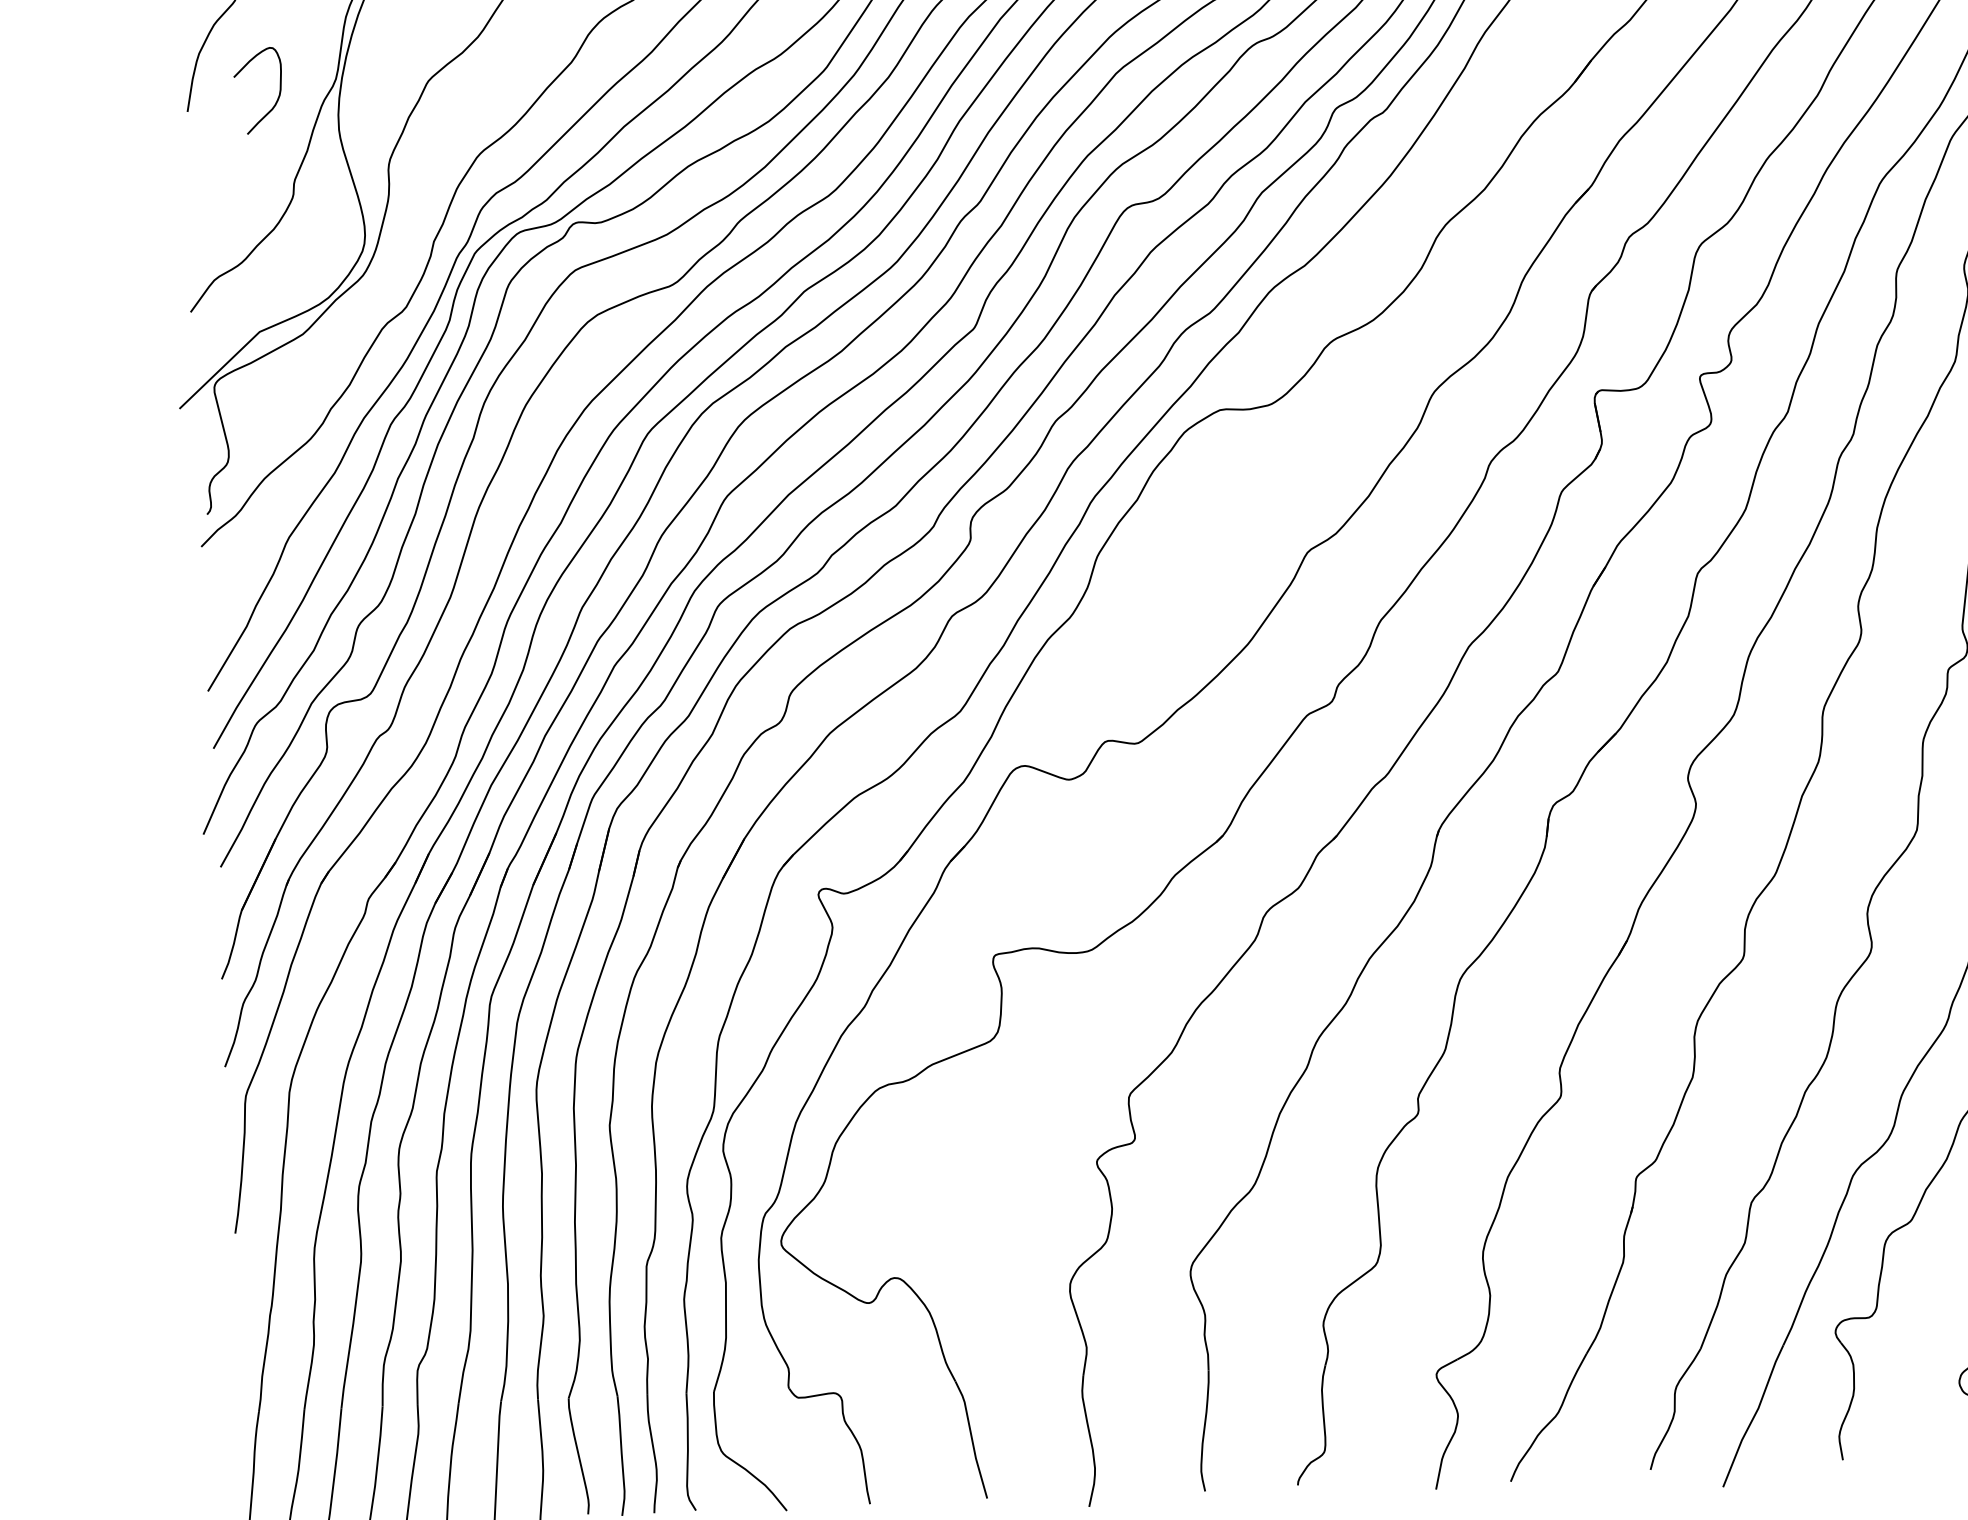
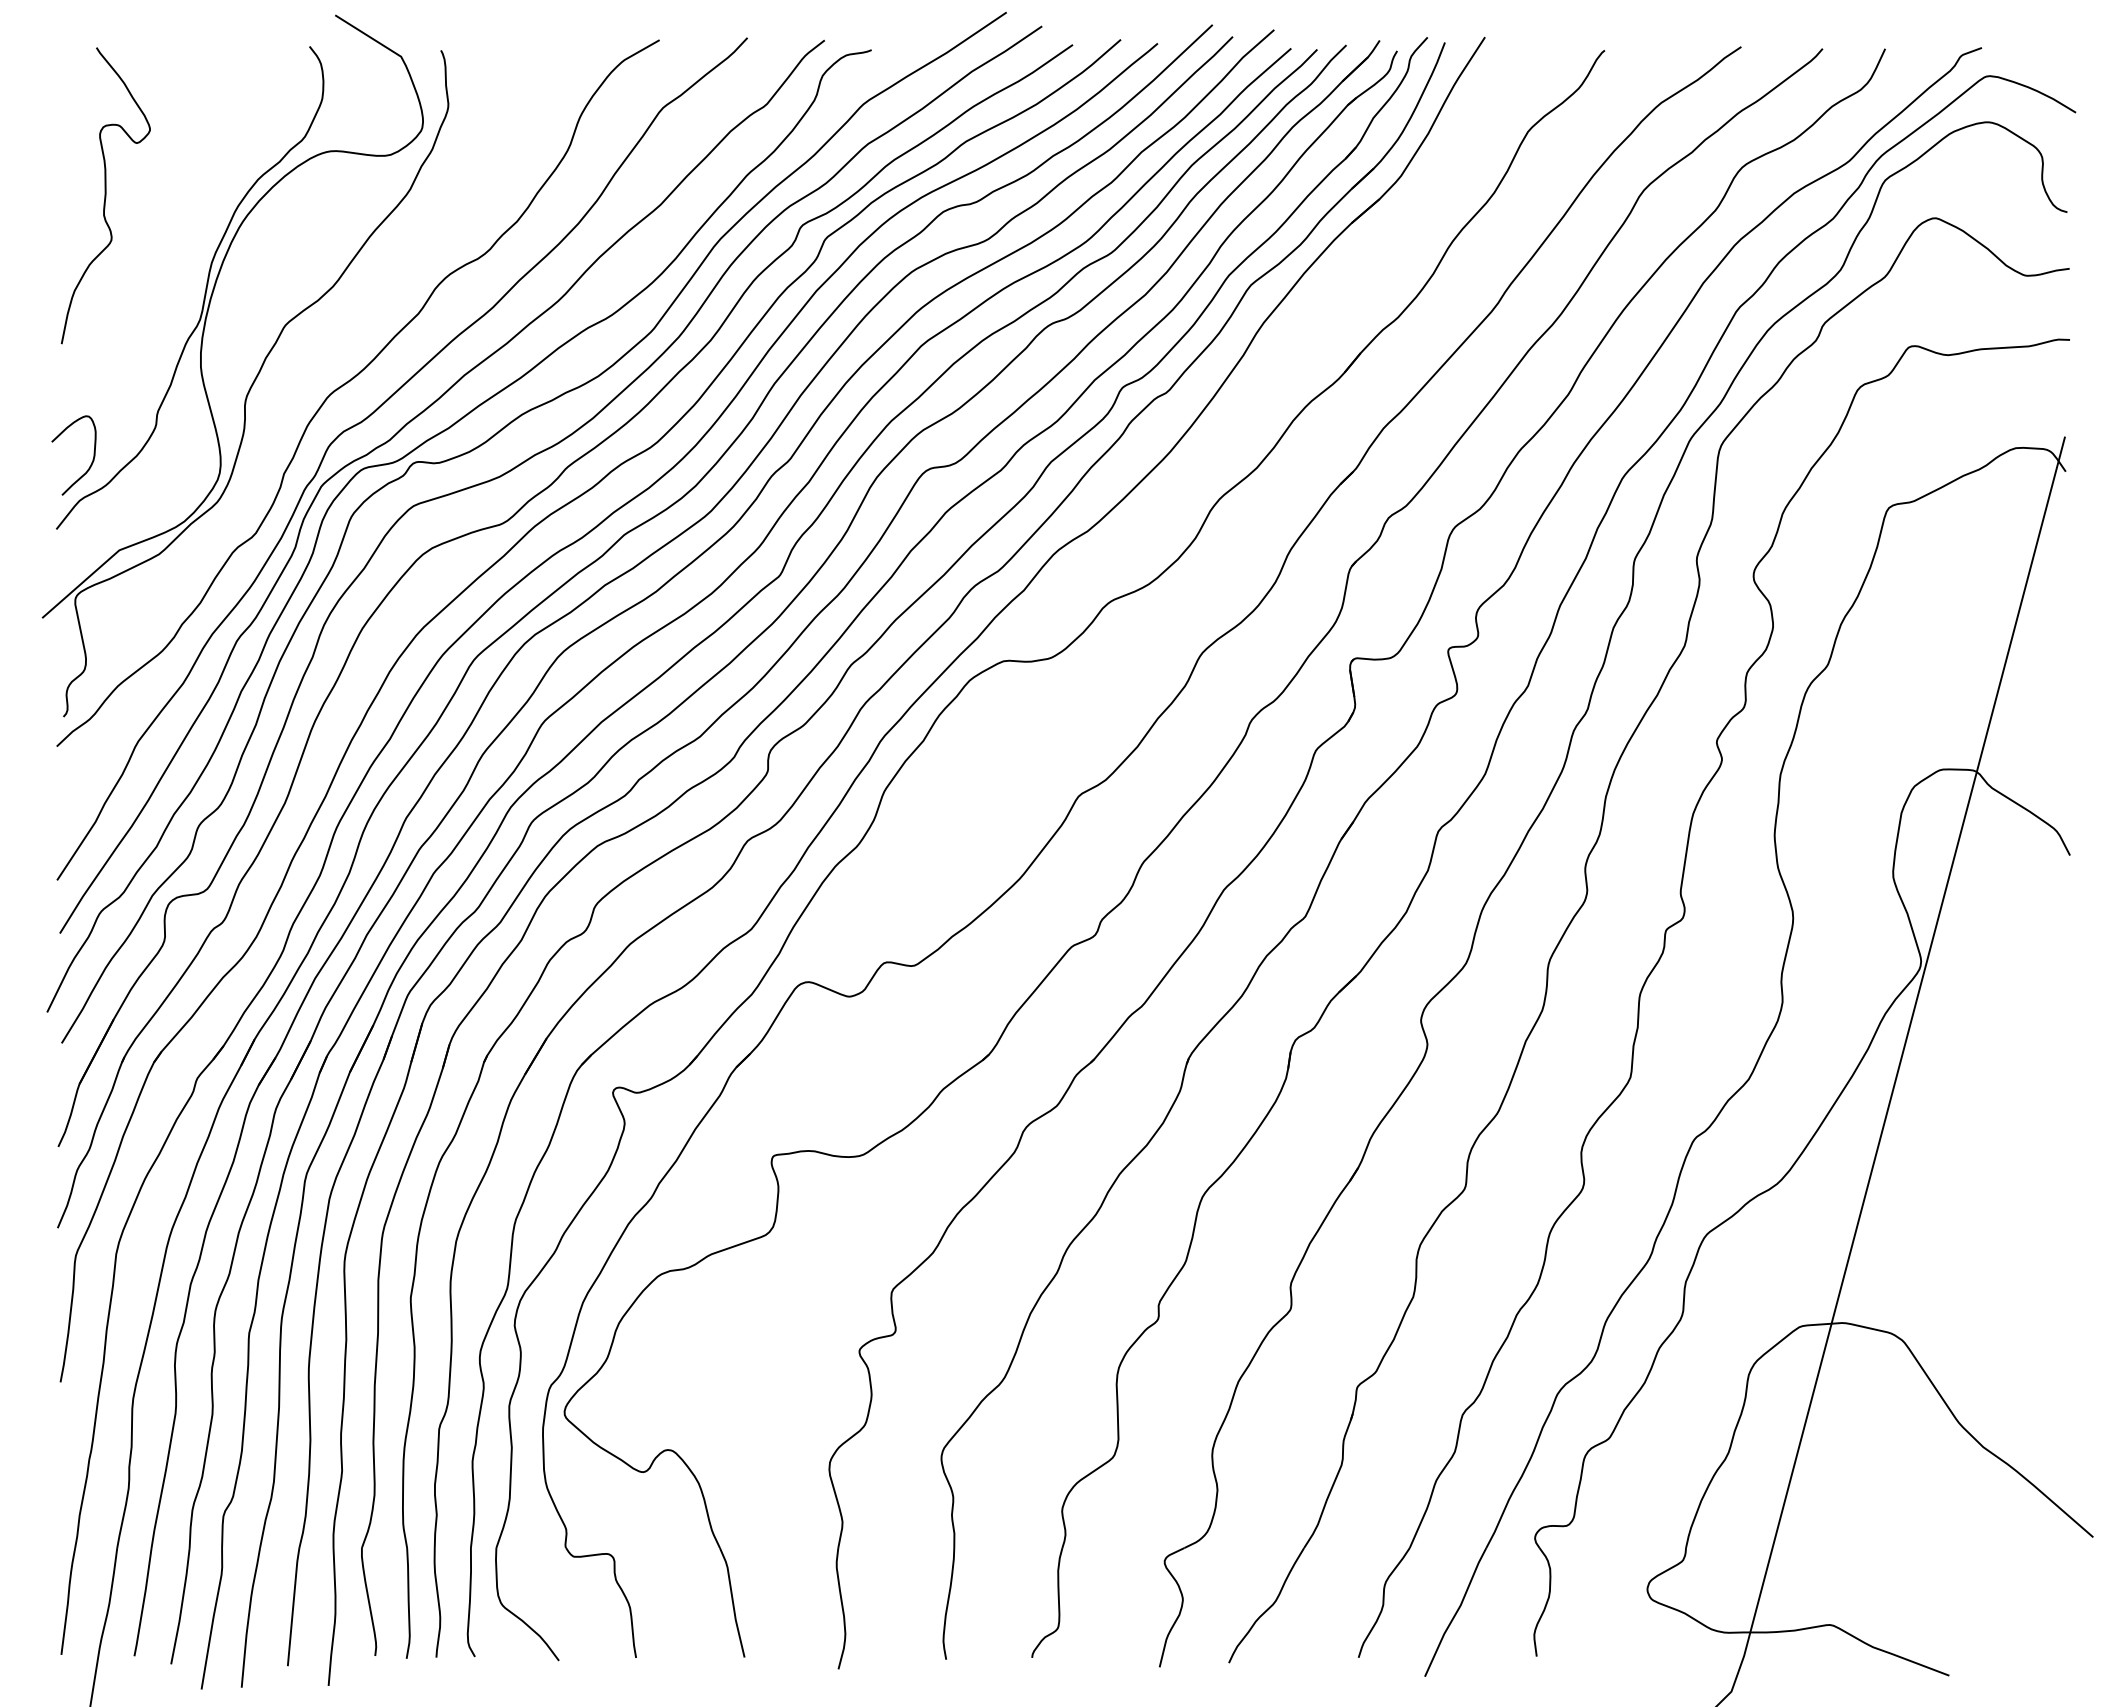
curve: (276, 99) -> (90, 464), moved

